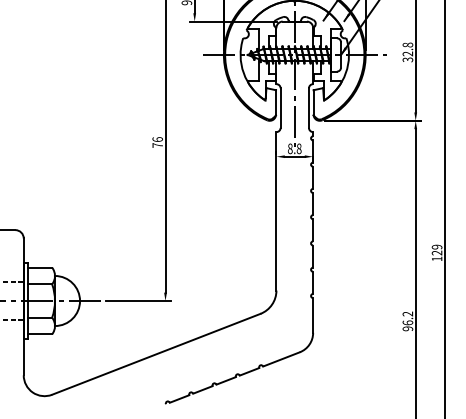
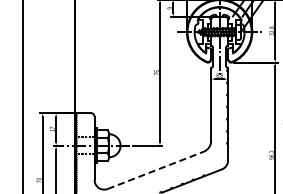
line: (155, 354) -> (155, 170), solid -> dashed

